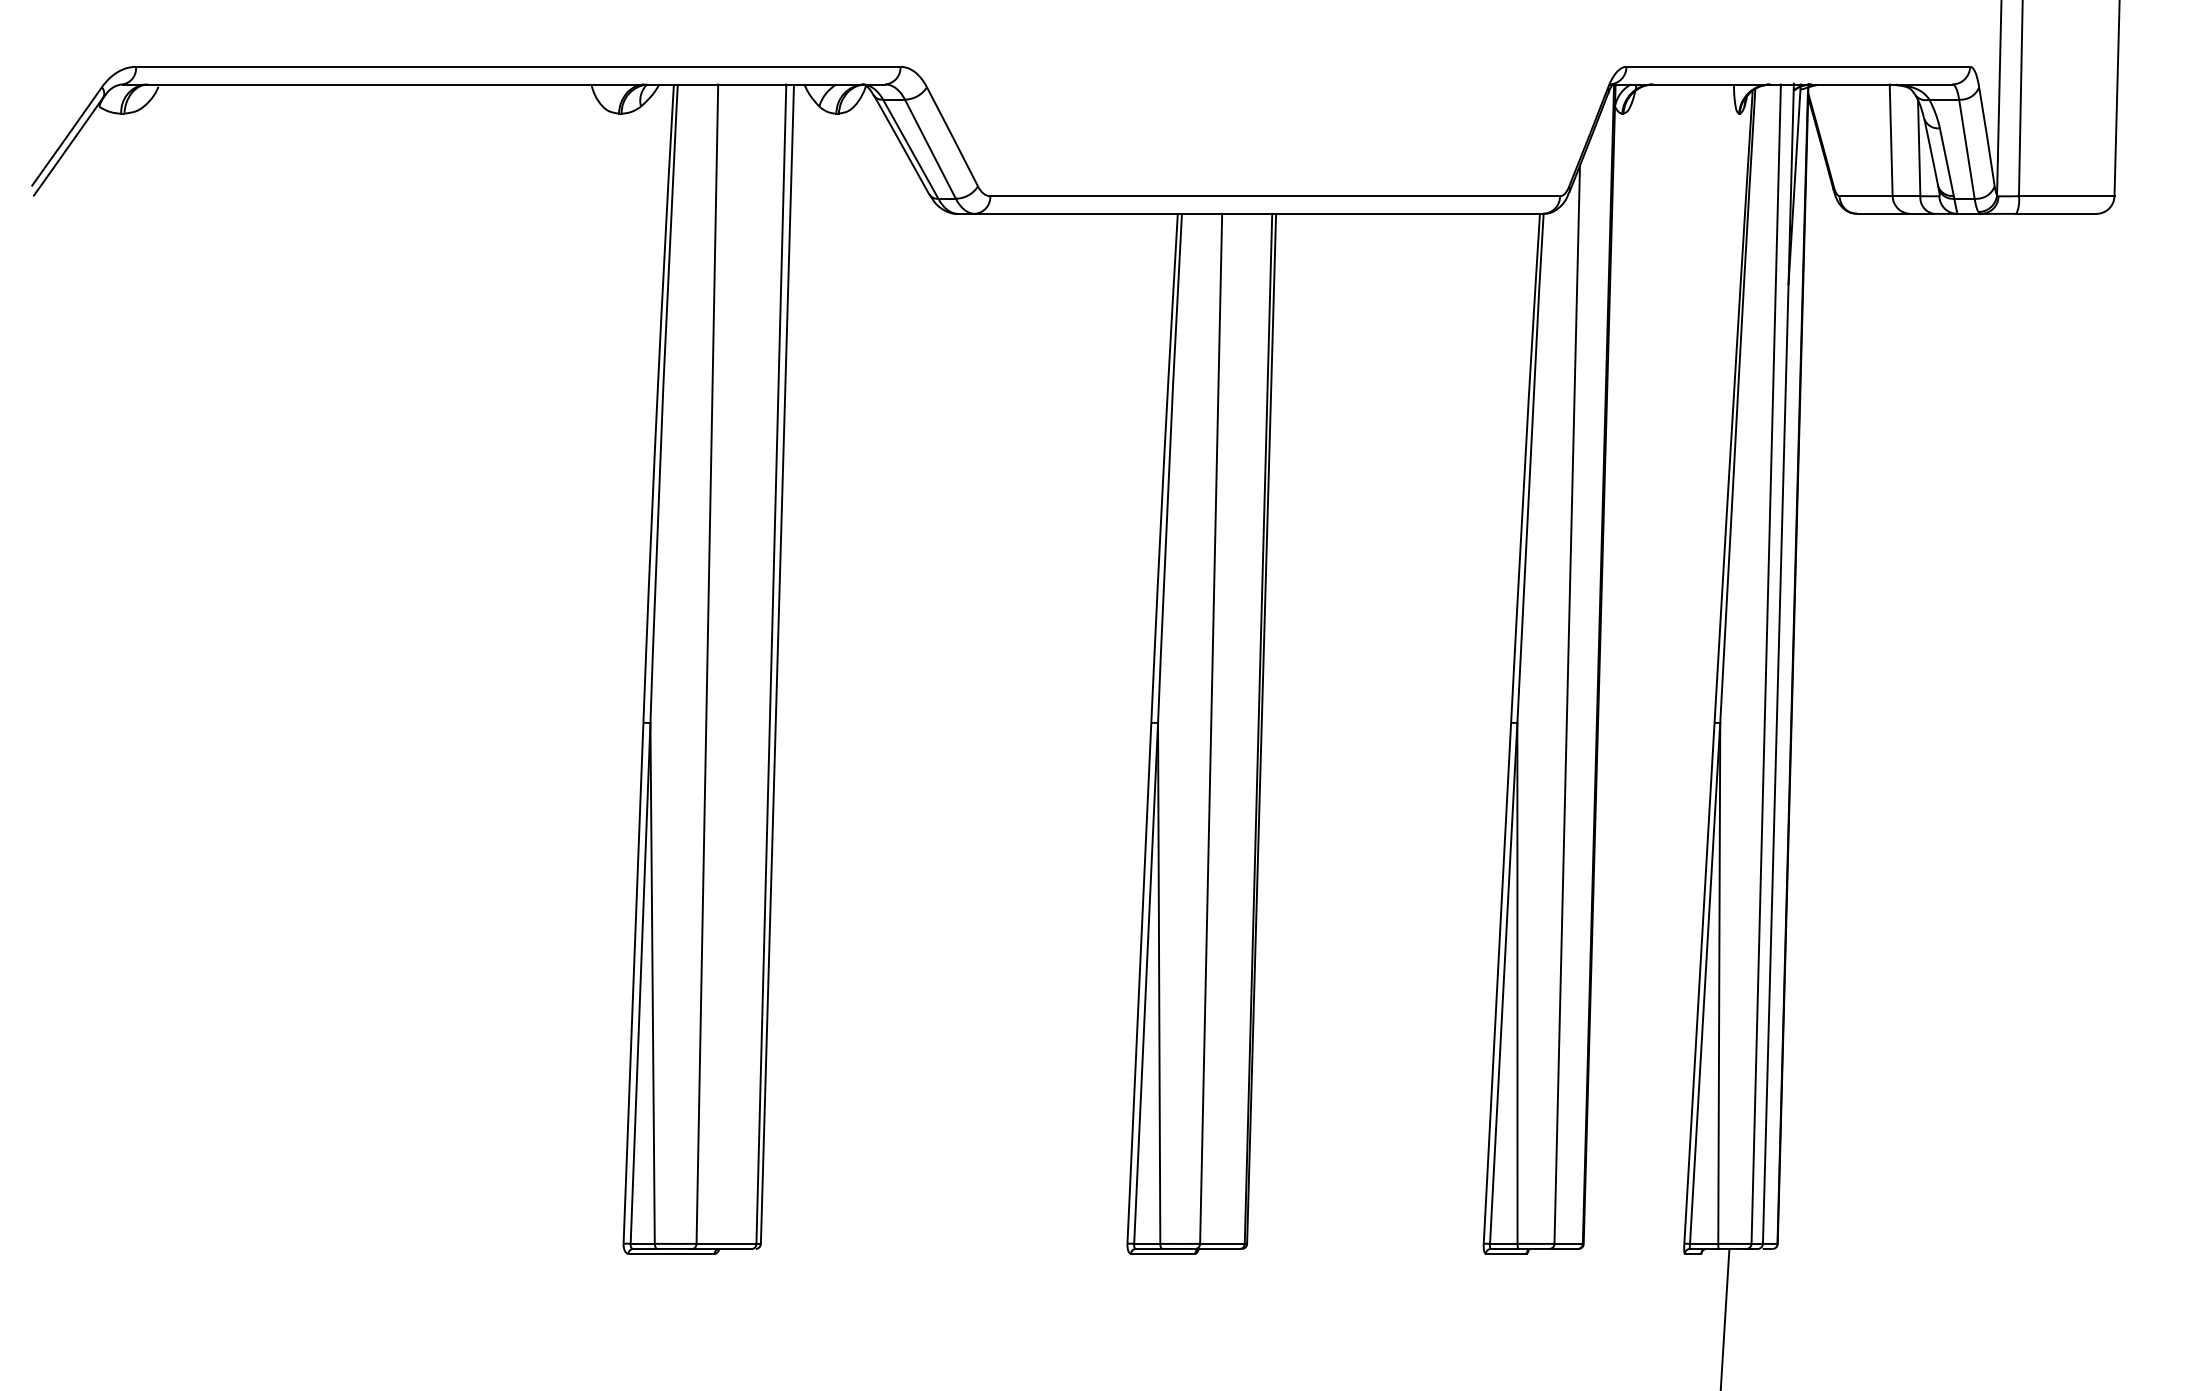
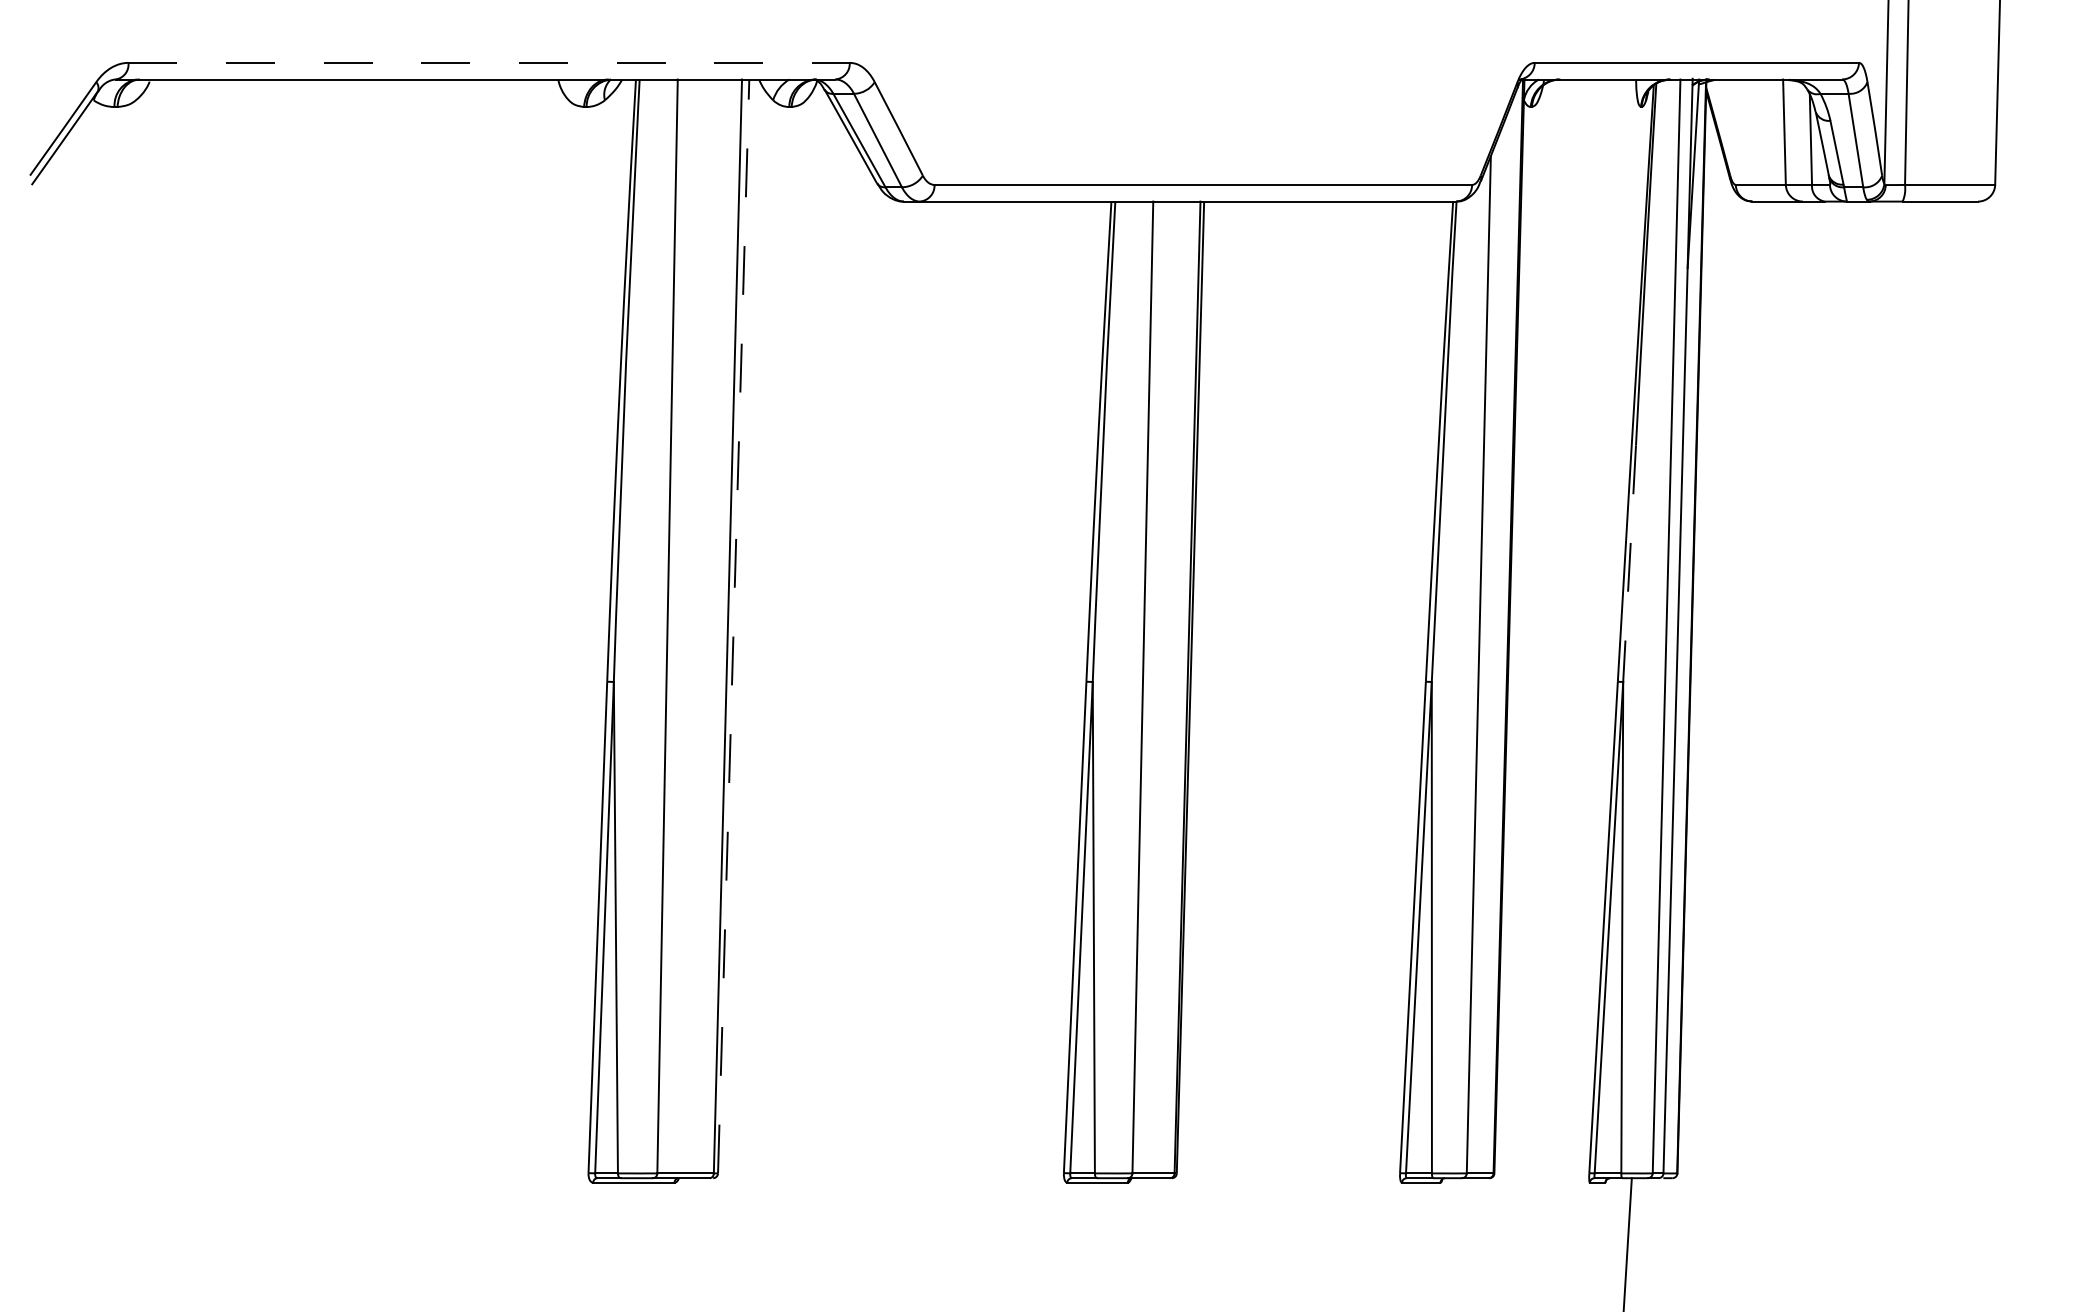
line: (518, 66) -> (489, 62), solid -> dashed
line: (1727, 597) -> (1630, 563), solid -> dashed
line: (777, 663) -> (733, 625), solid -> dashed

